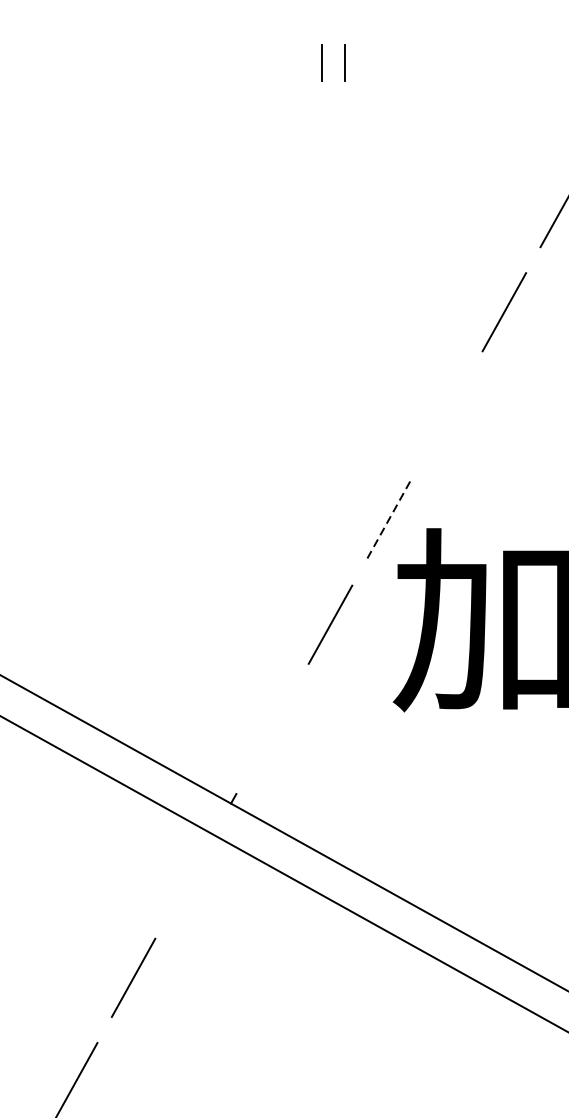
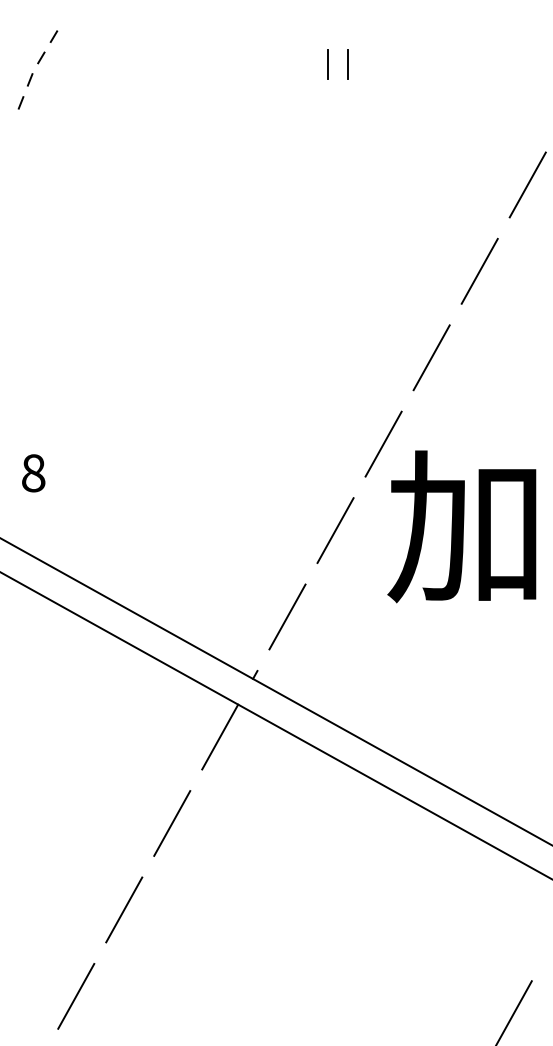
line: (446, 416) -> (431, 357), added
line: (388, 520) -> (383, 444), dashed -> solid
line: (272, 728) -> (287, 616), added
line: (191, 873) -> (220, 736), added

